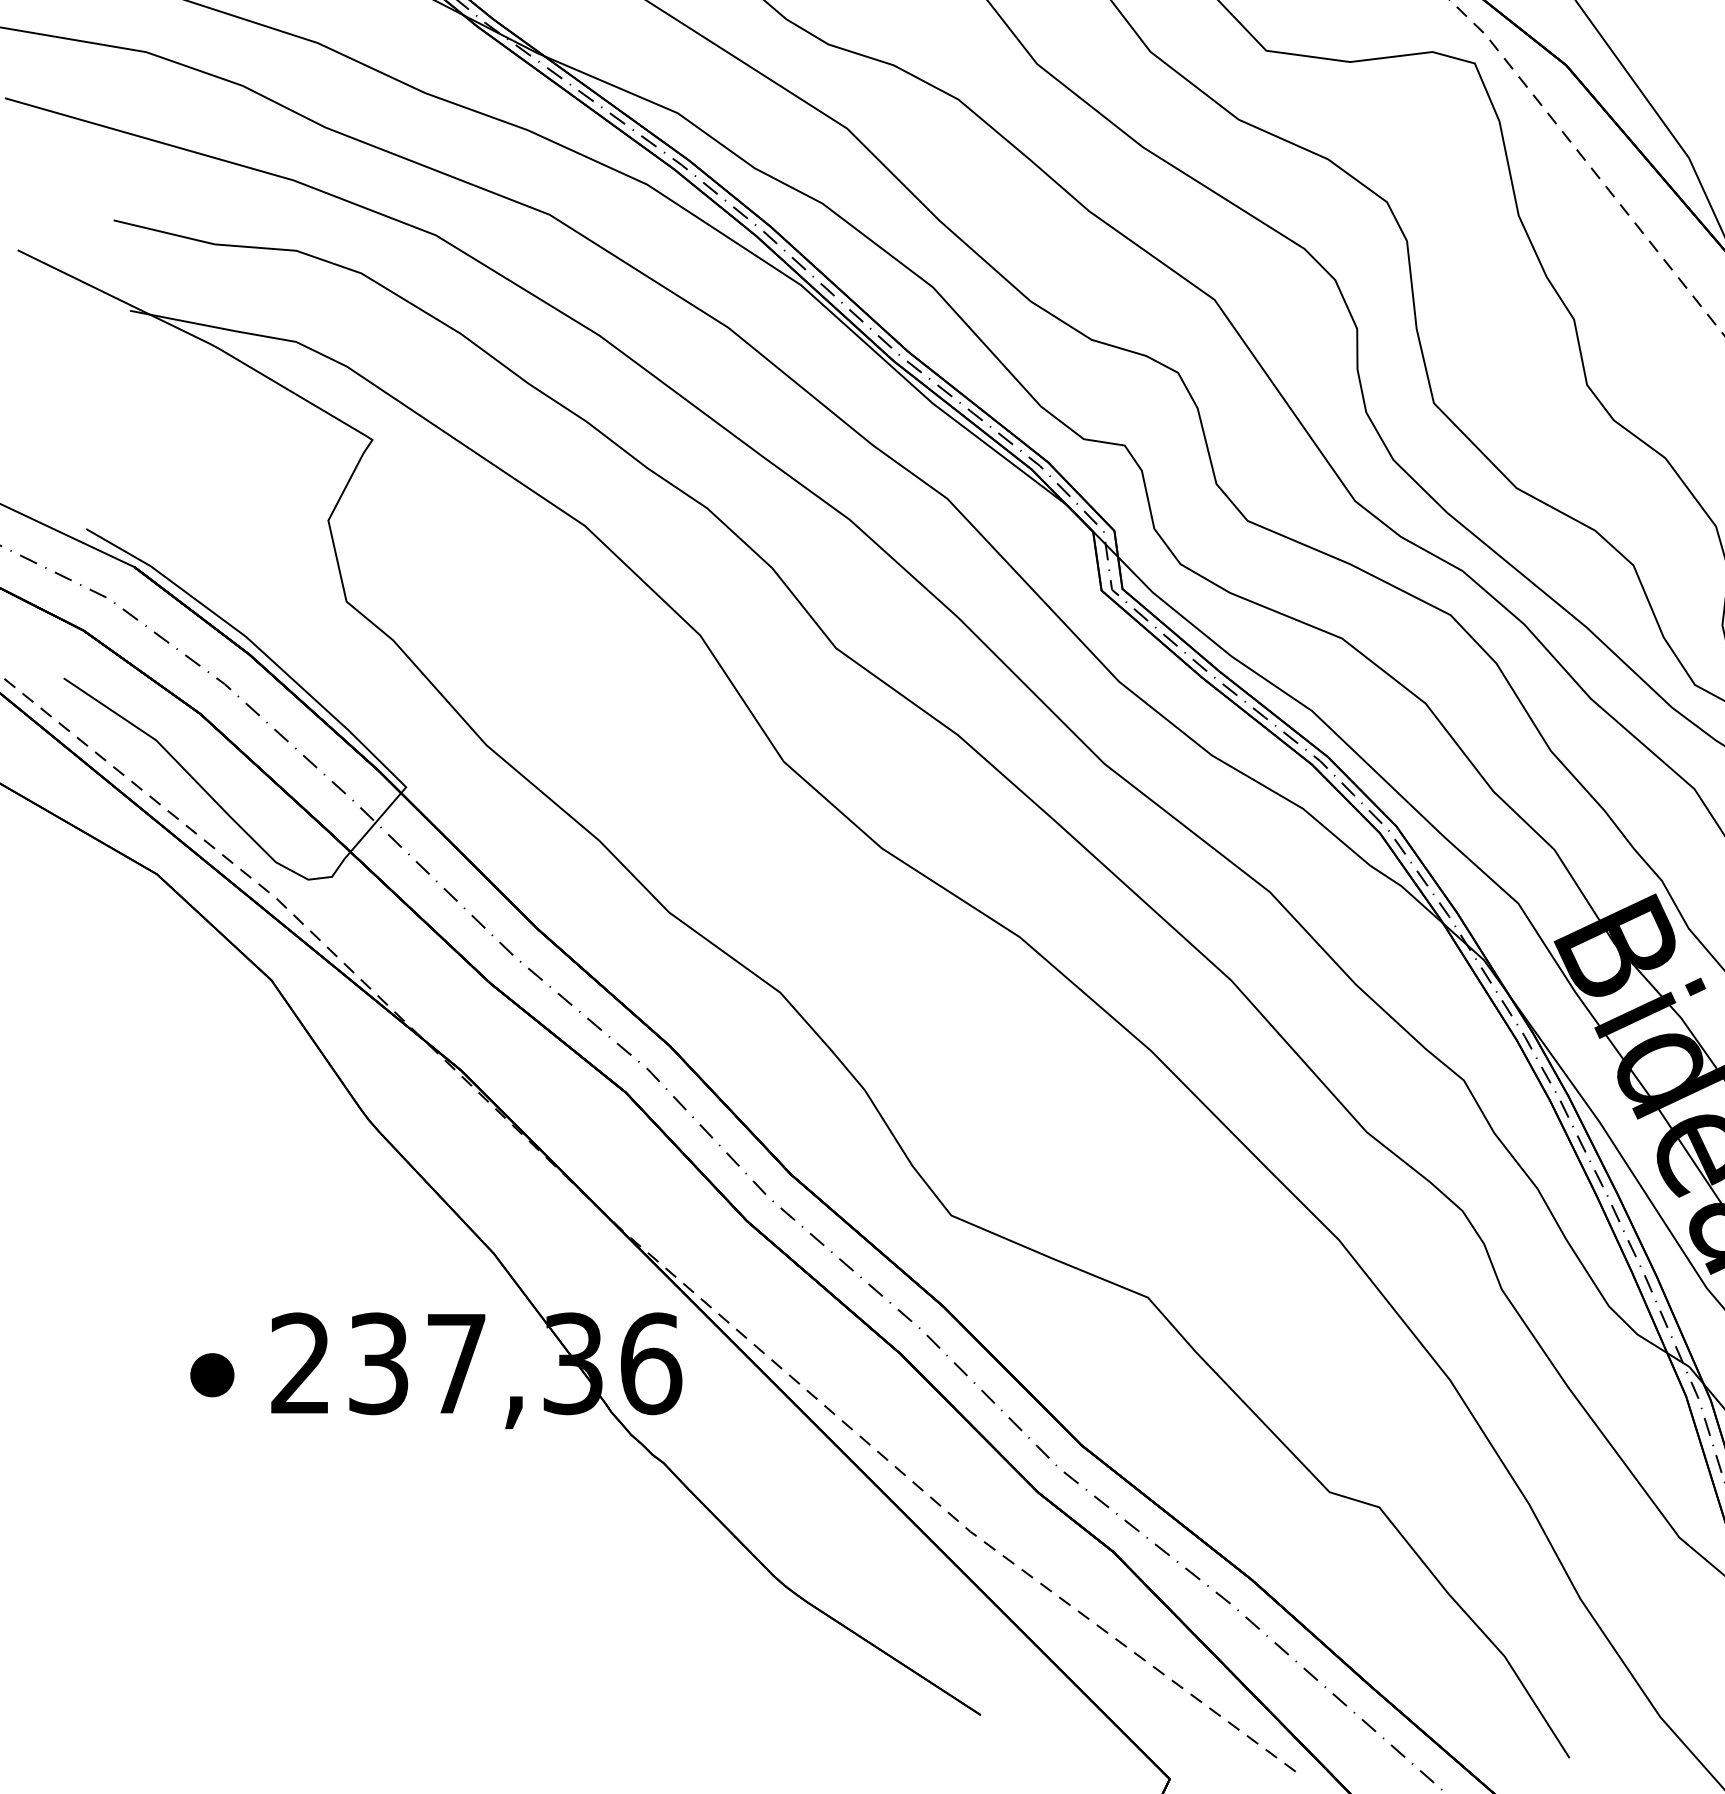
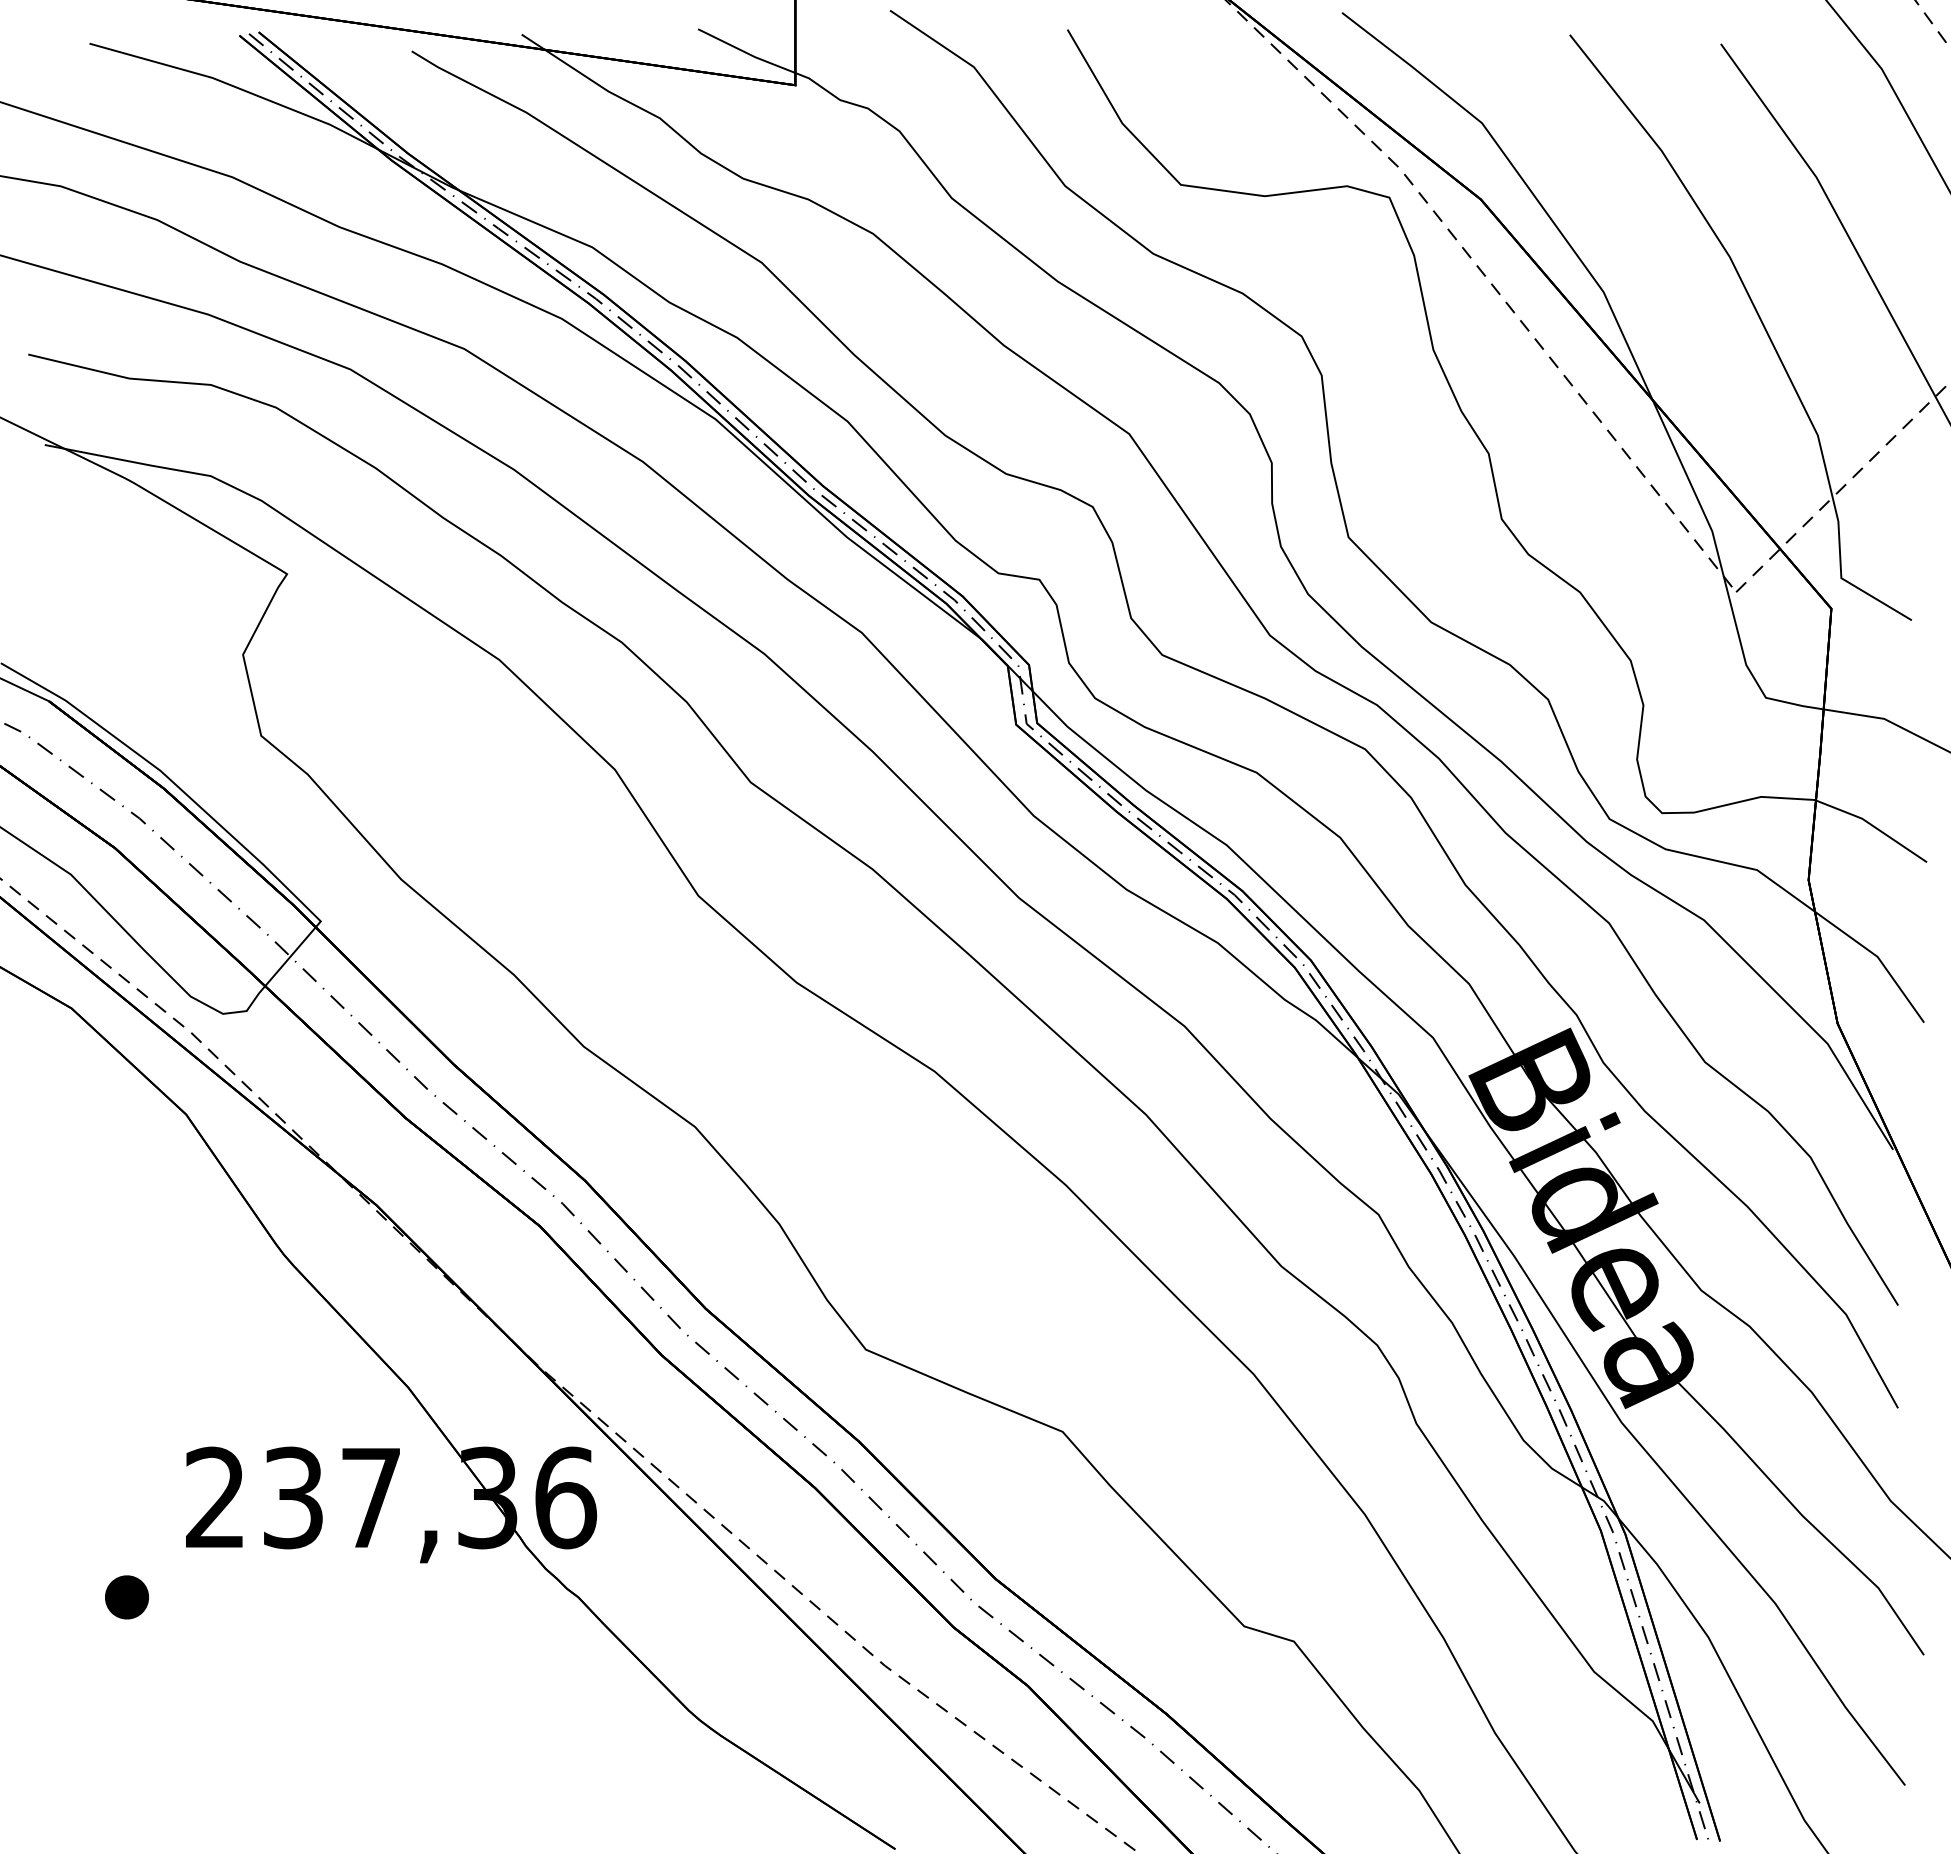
part: (211, 1375) -> (126, 1597), moved

